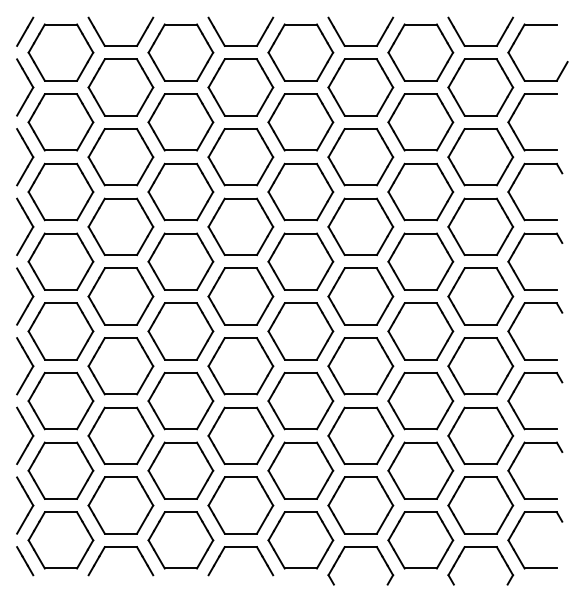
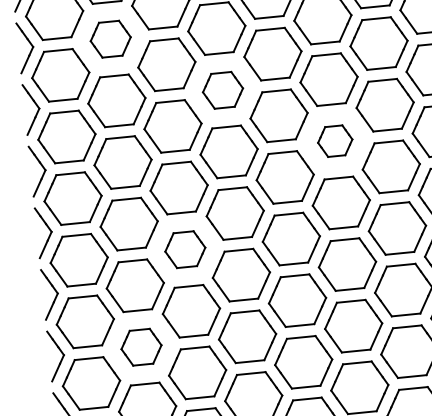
part: (120, 87) -> (110, 39), size x0.7
part: (240, 157) -> (222, 90), size x0.7
part: (360, 226) -> (334, 141), size x0.6
part: (180, 331) -> (184, 249), size x0.7
part: (120, 435) -> (141, 347), size x0.7

